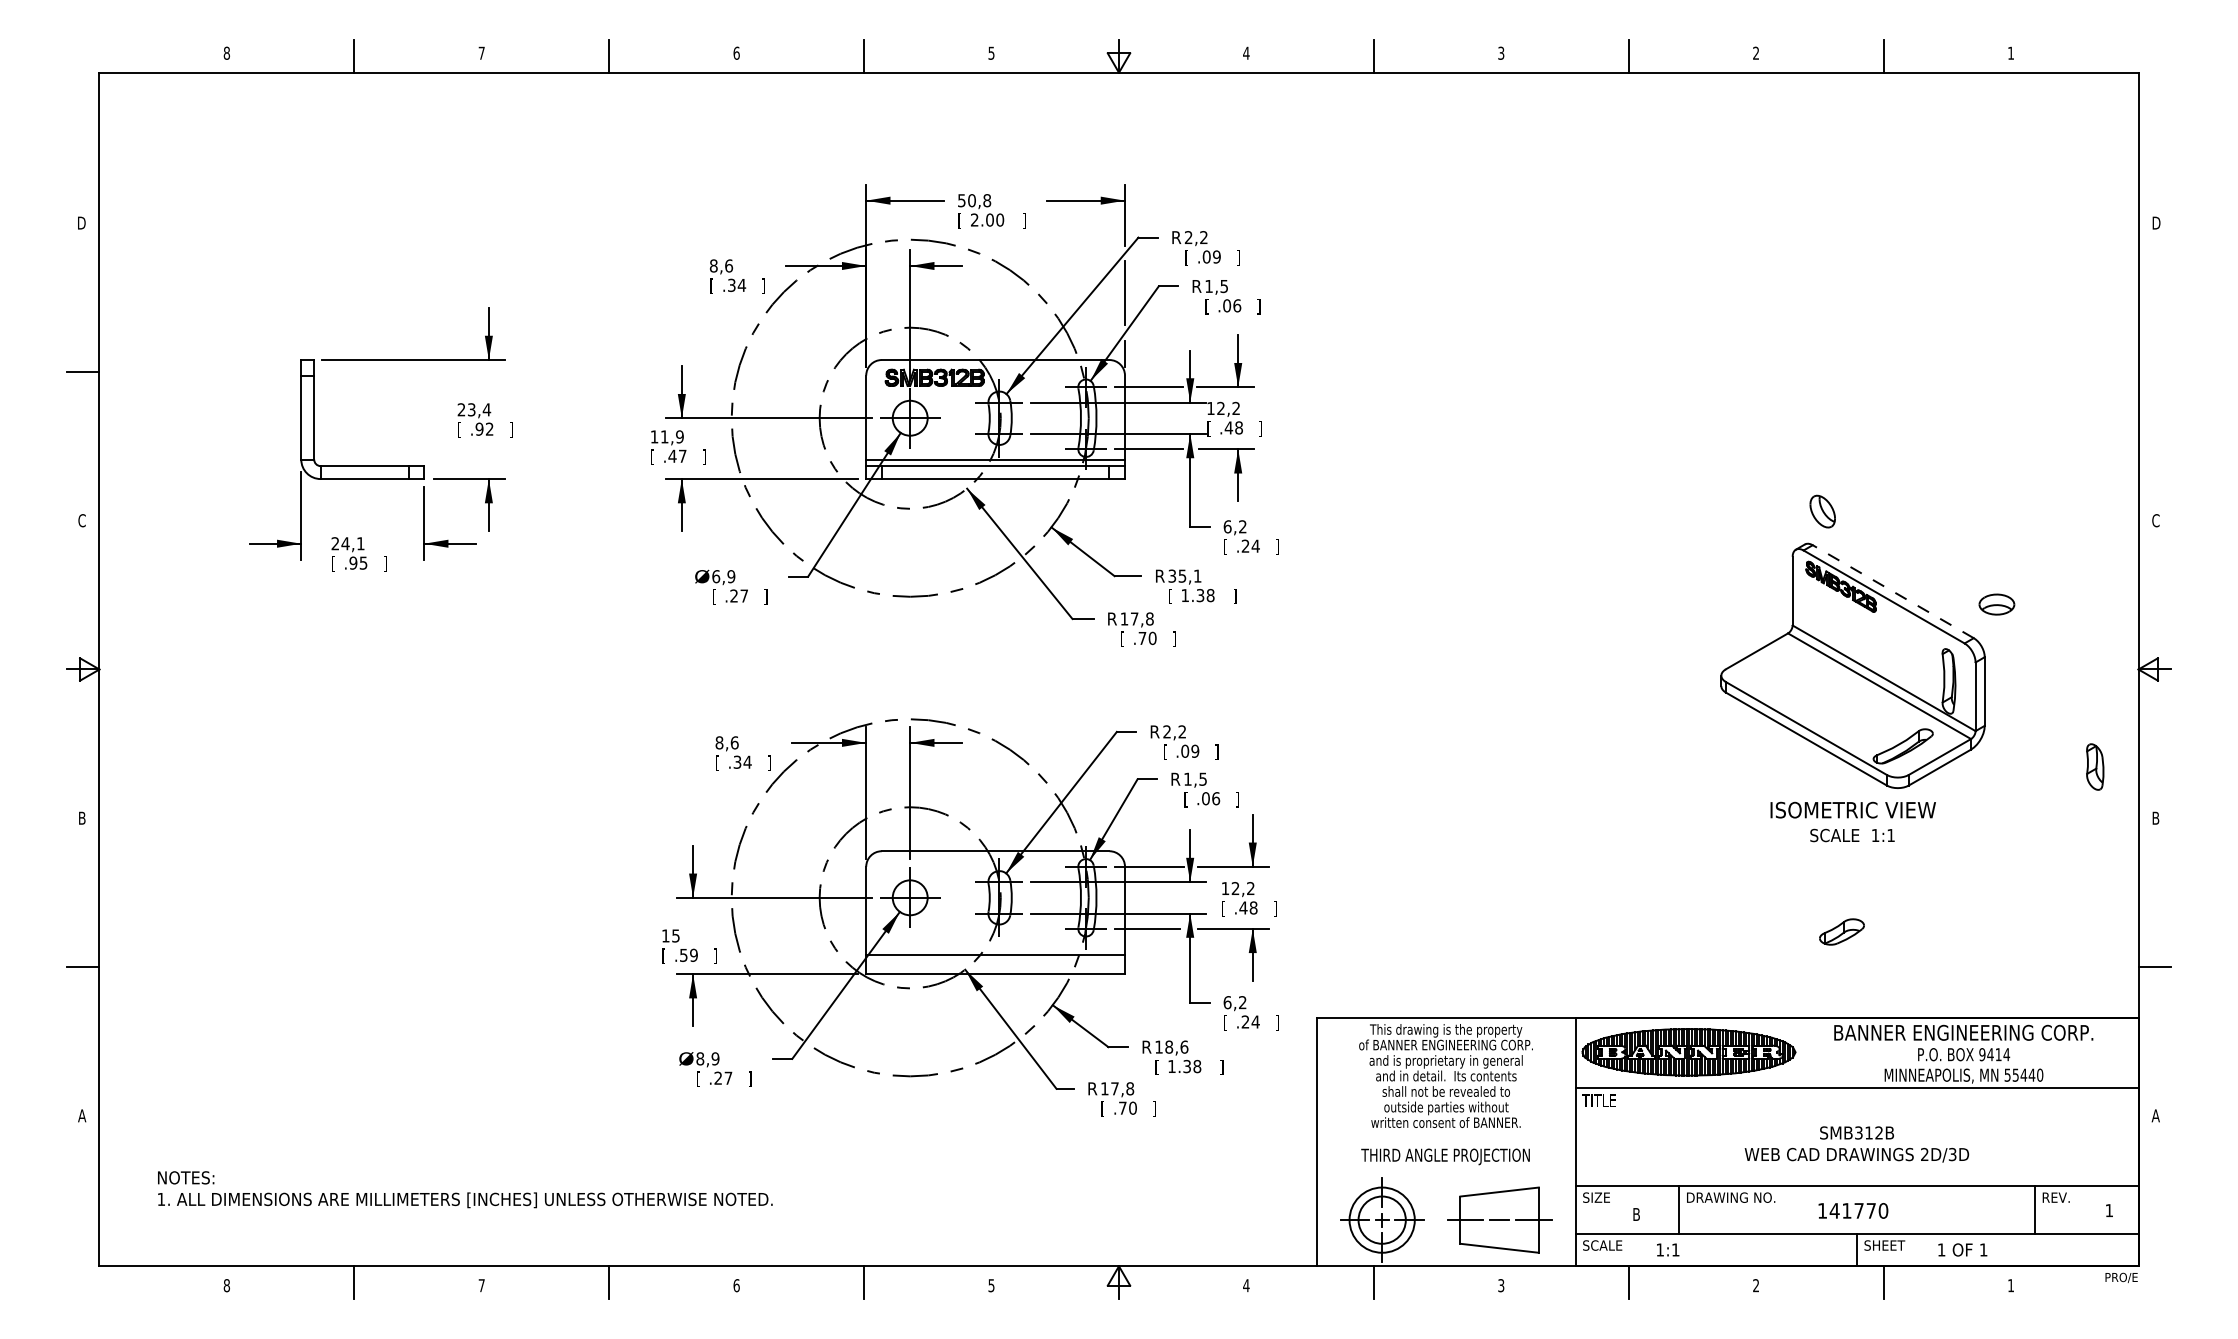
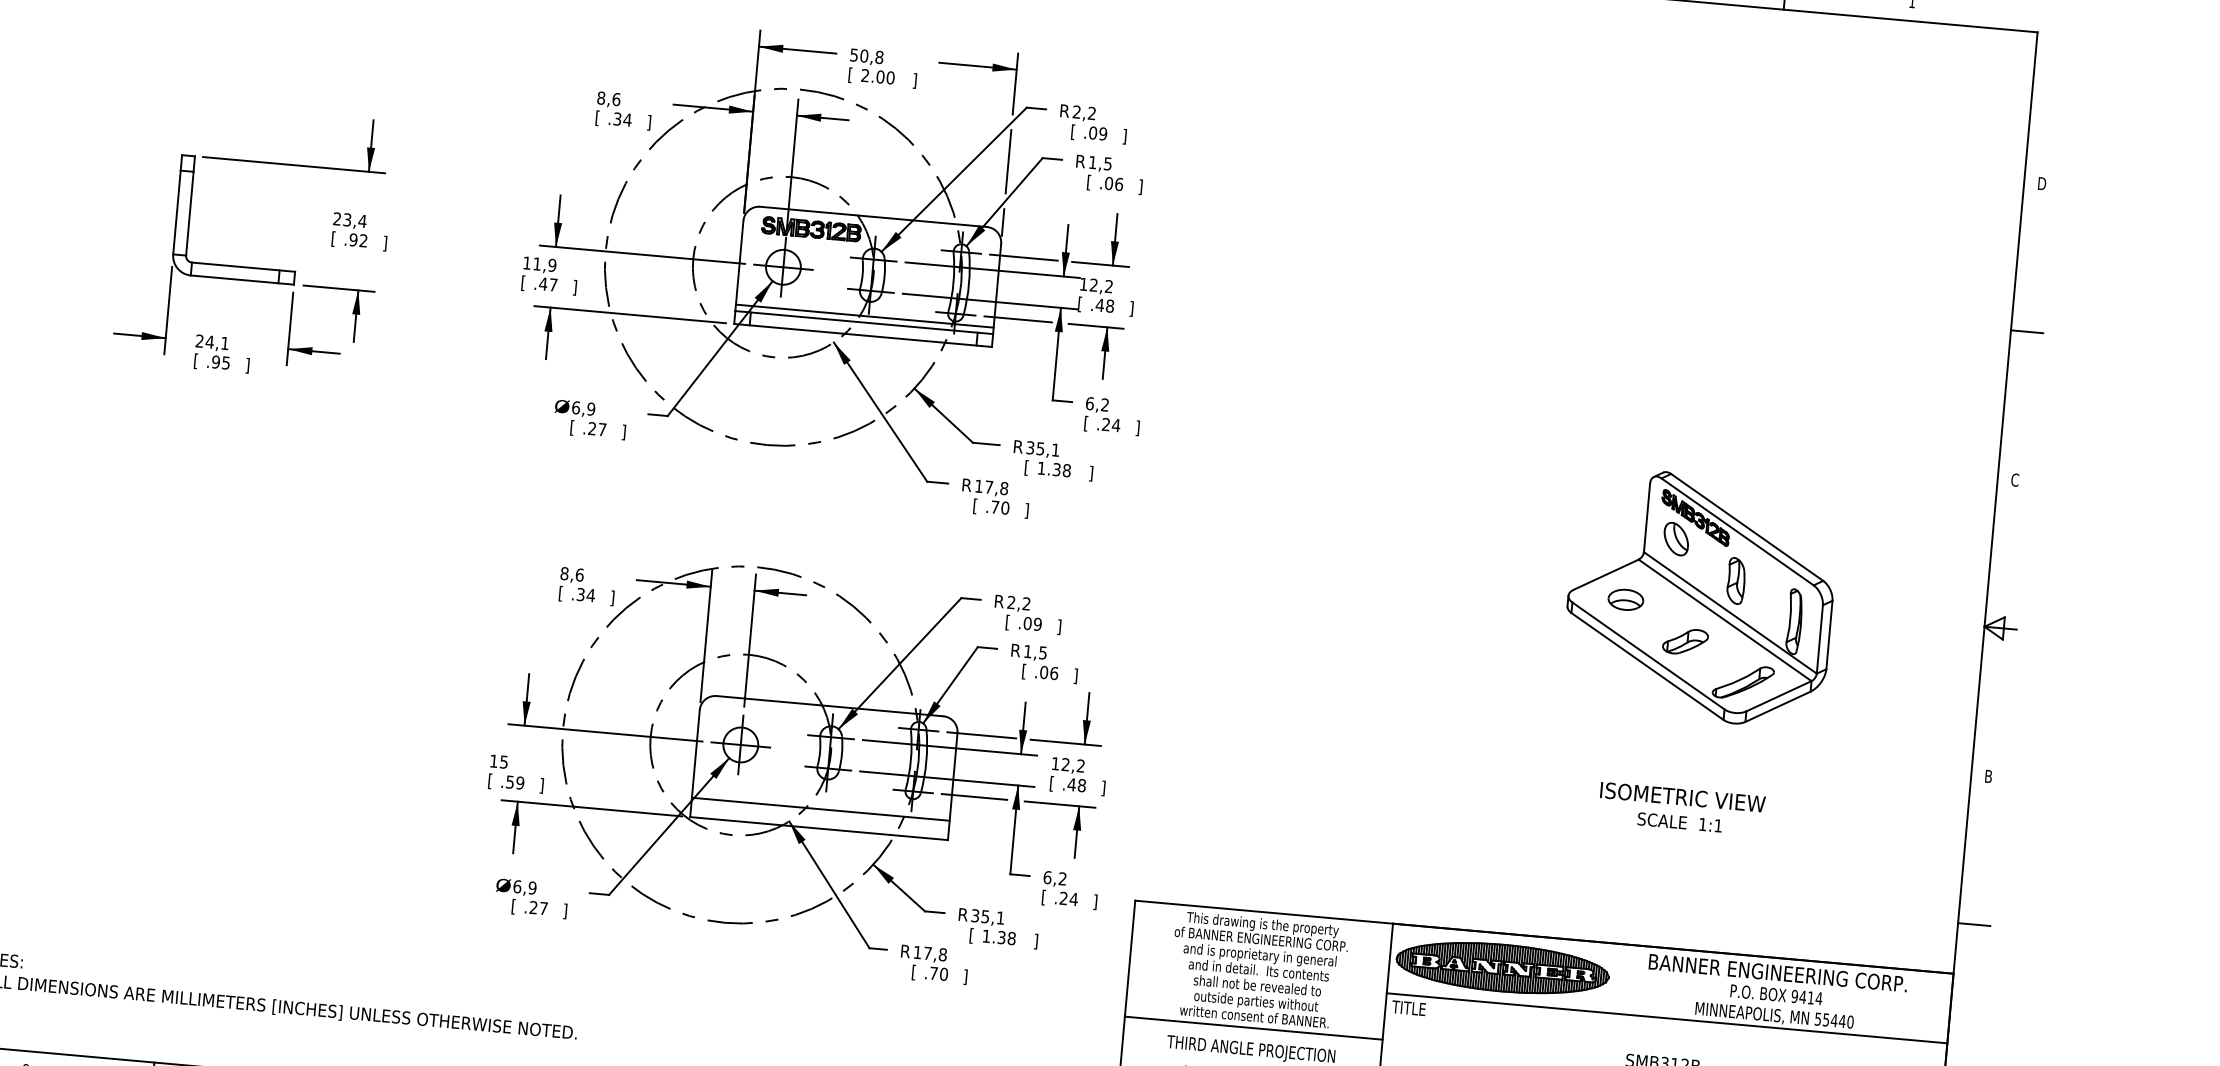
line: (2154, 371) -> (2026, 331), added
part: (1822, 511) -> (1676, 538), moved
line: (1893, 591) -> (1747, 527), dashed -> solid
part: (1996, 604) -> (1625, 599), moved
part: (2095, 766) -> (1736, 580), moved
text: (1852, 821) -> (1681, 808), moved
part: (1841, 931) -> (1685, 641), moved
text: (1171, 1046) -> (987, 916), 18,6 -> 35,1
text: (700, 1058) -> (517, 886), 8,9 -> 6,9
line: (1445, 1134) -> (1252, 1028), added

